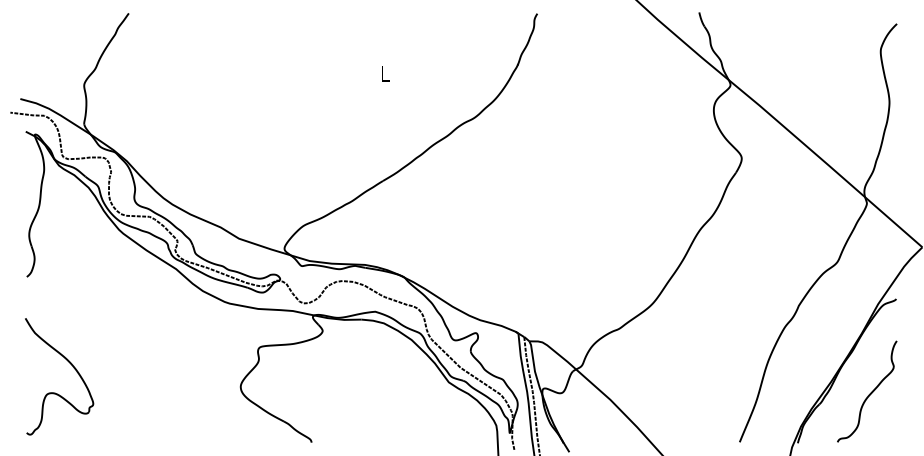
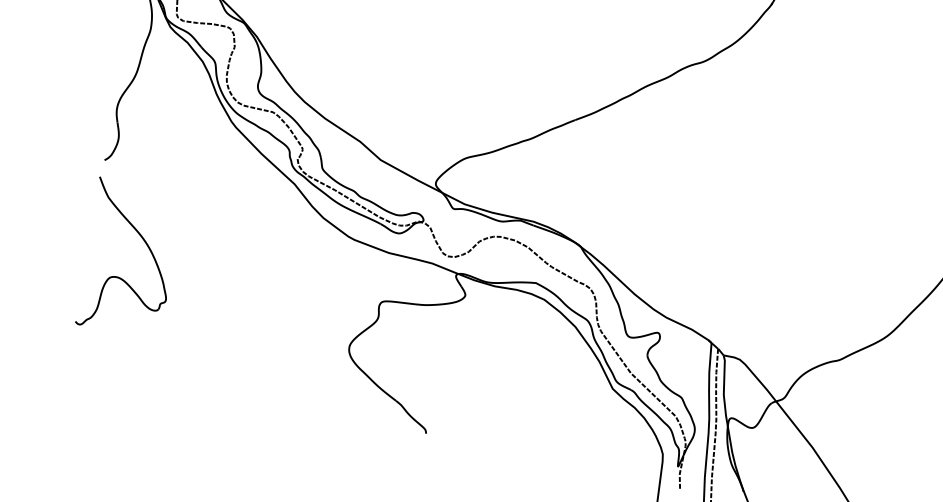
part: (73, 368) -> (149, 250), moved

